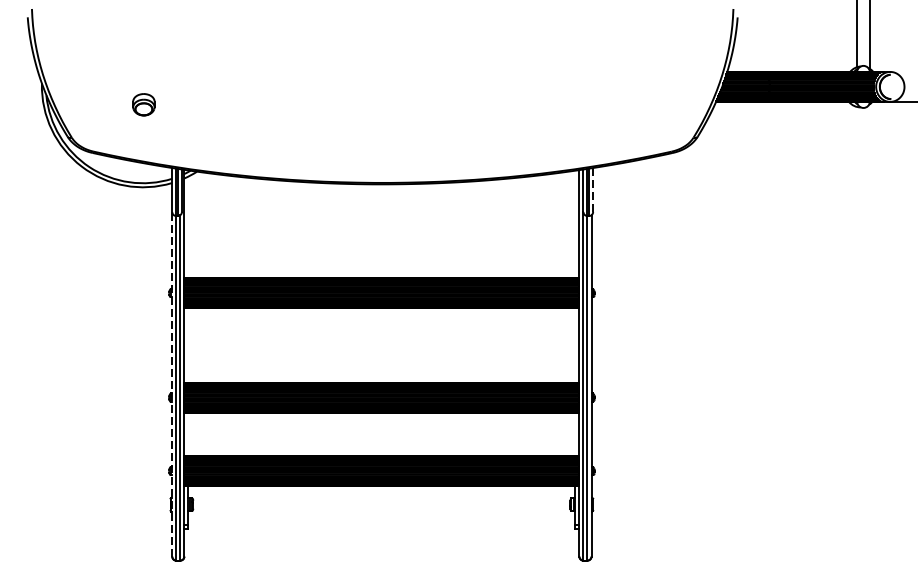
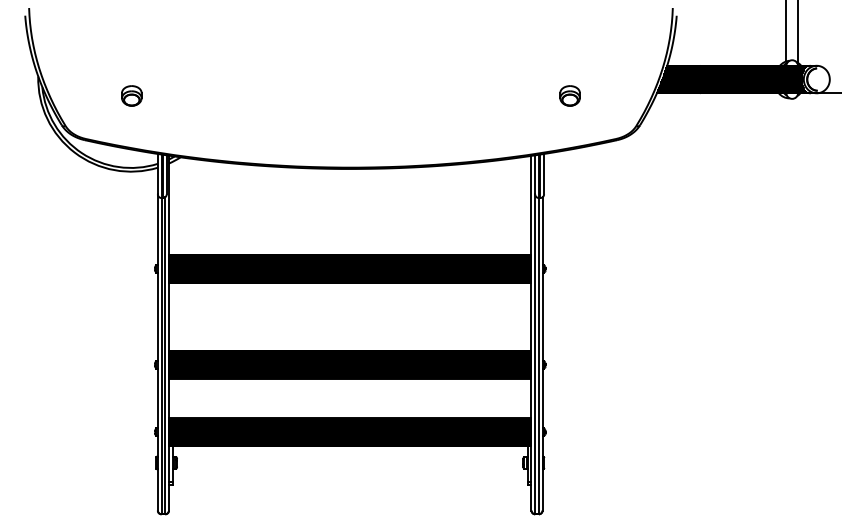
part: (620, 104) -> (569, 95), added
line: (593, 190) -> (544, 174), dashed -> solid
line: (171, 383) -> (157, 351), dashed -> solid

